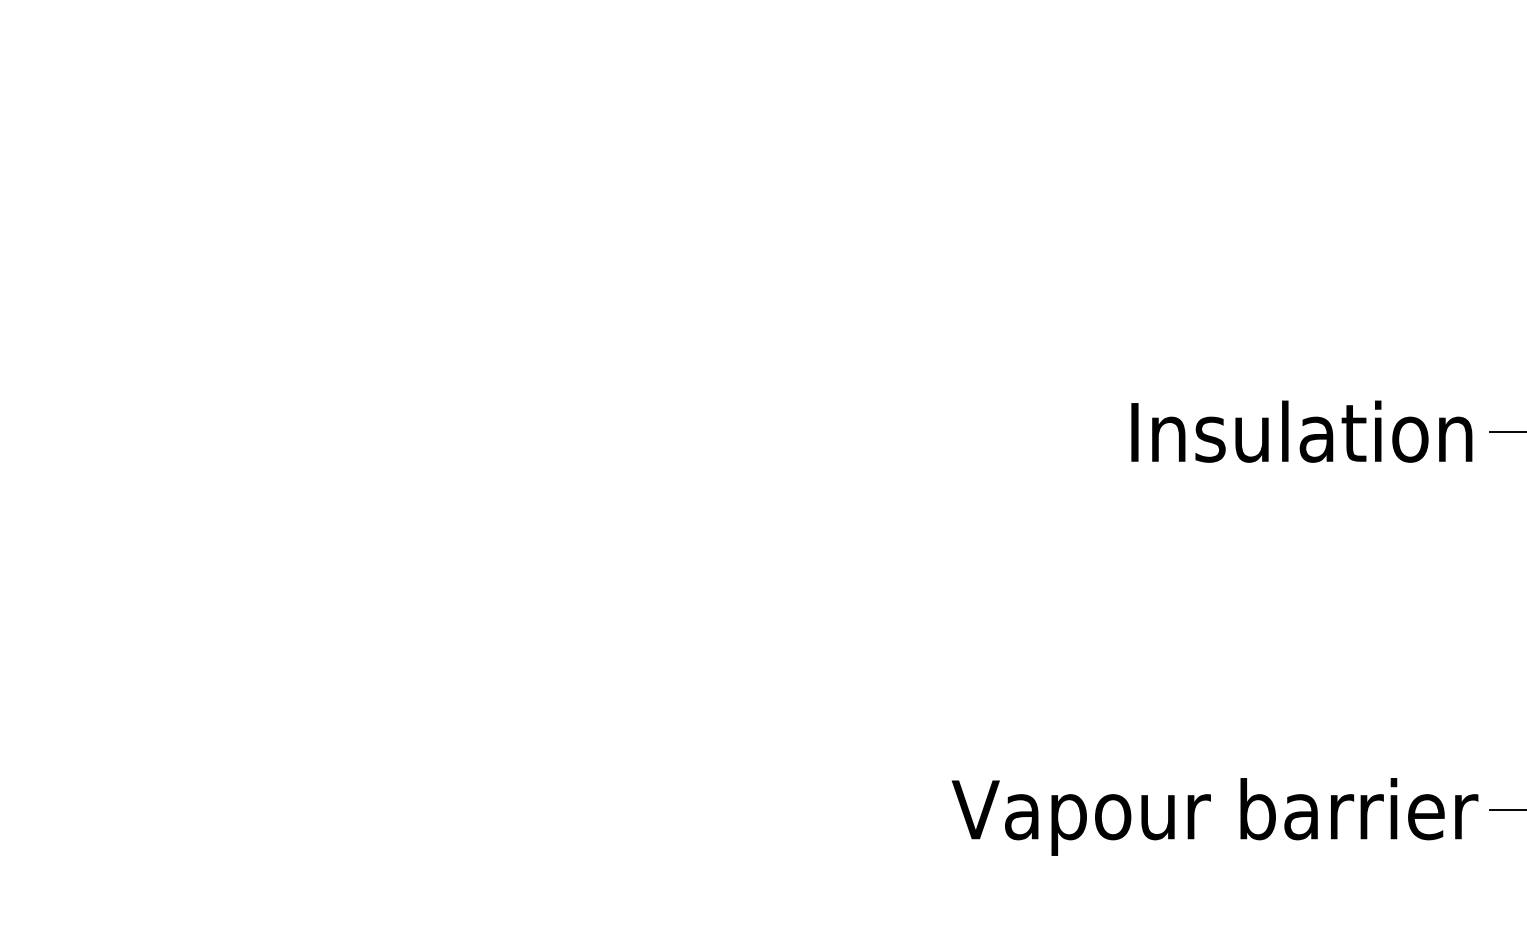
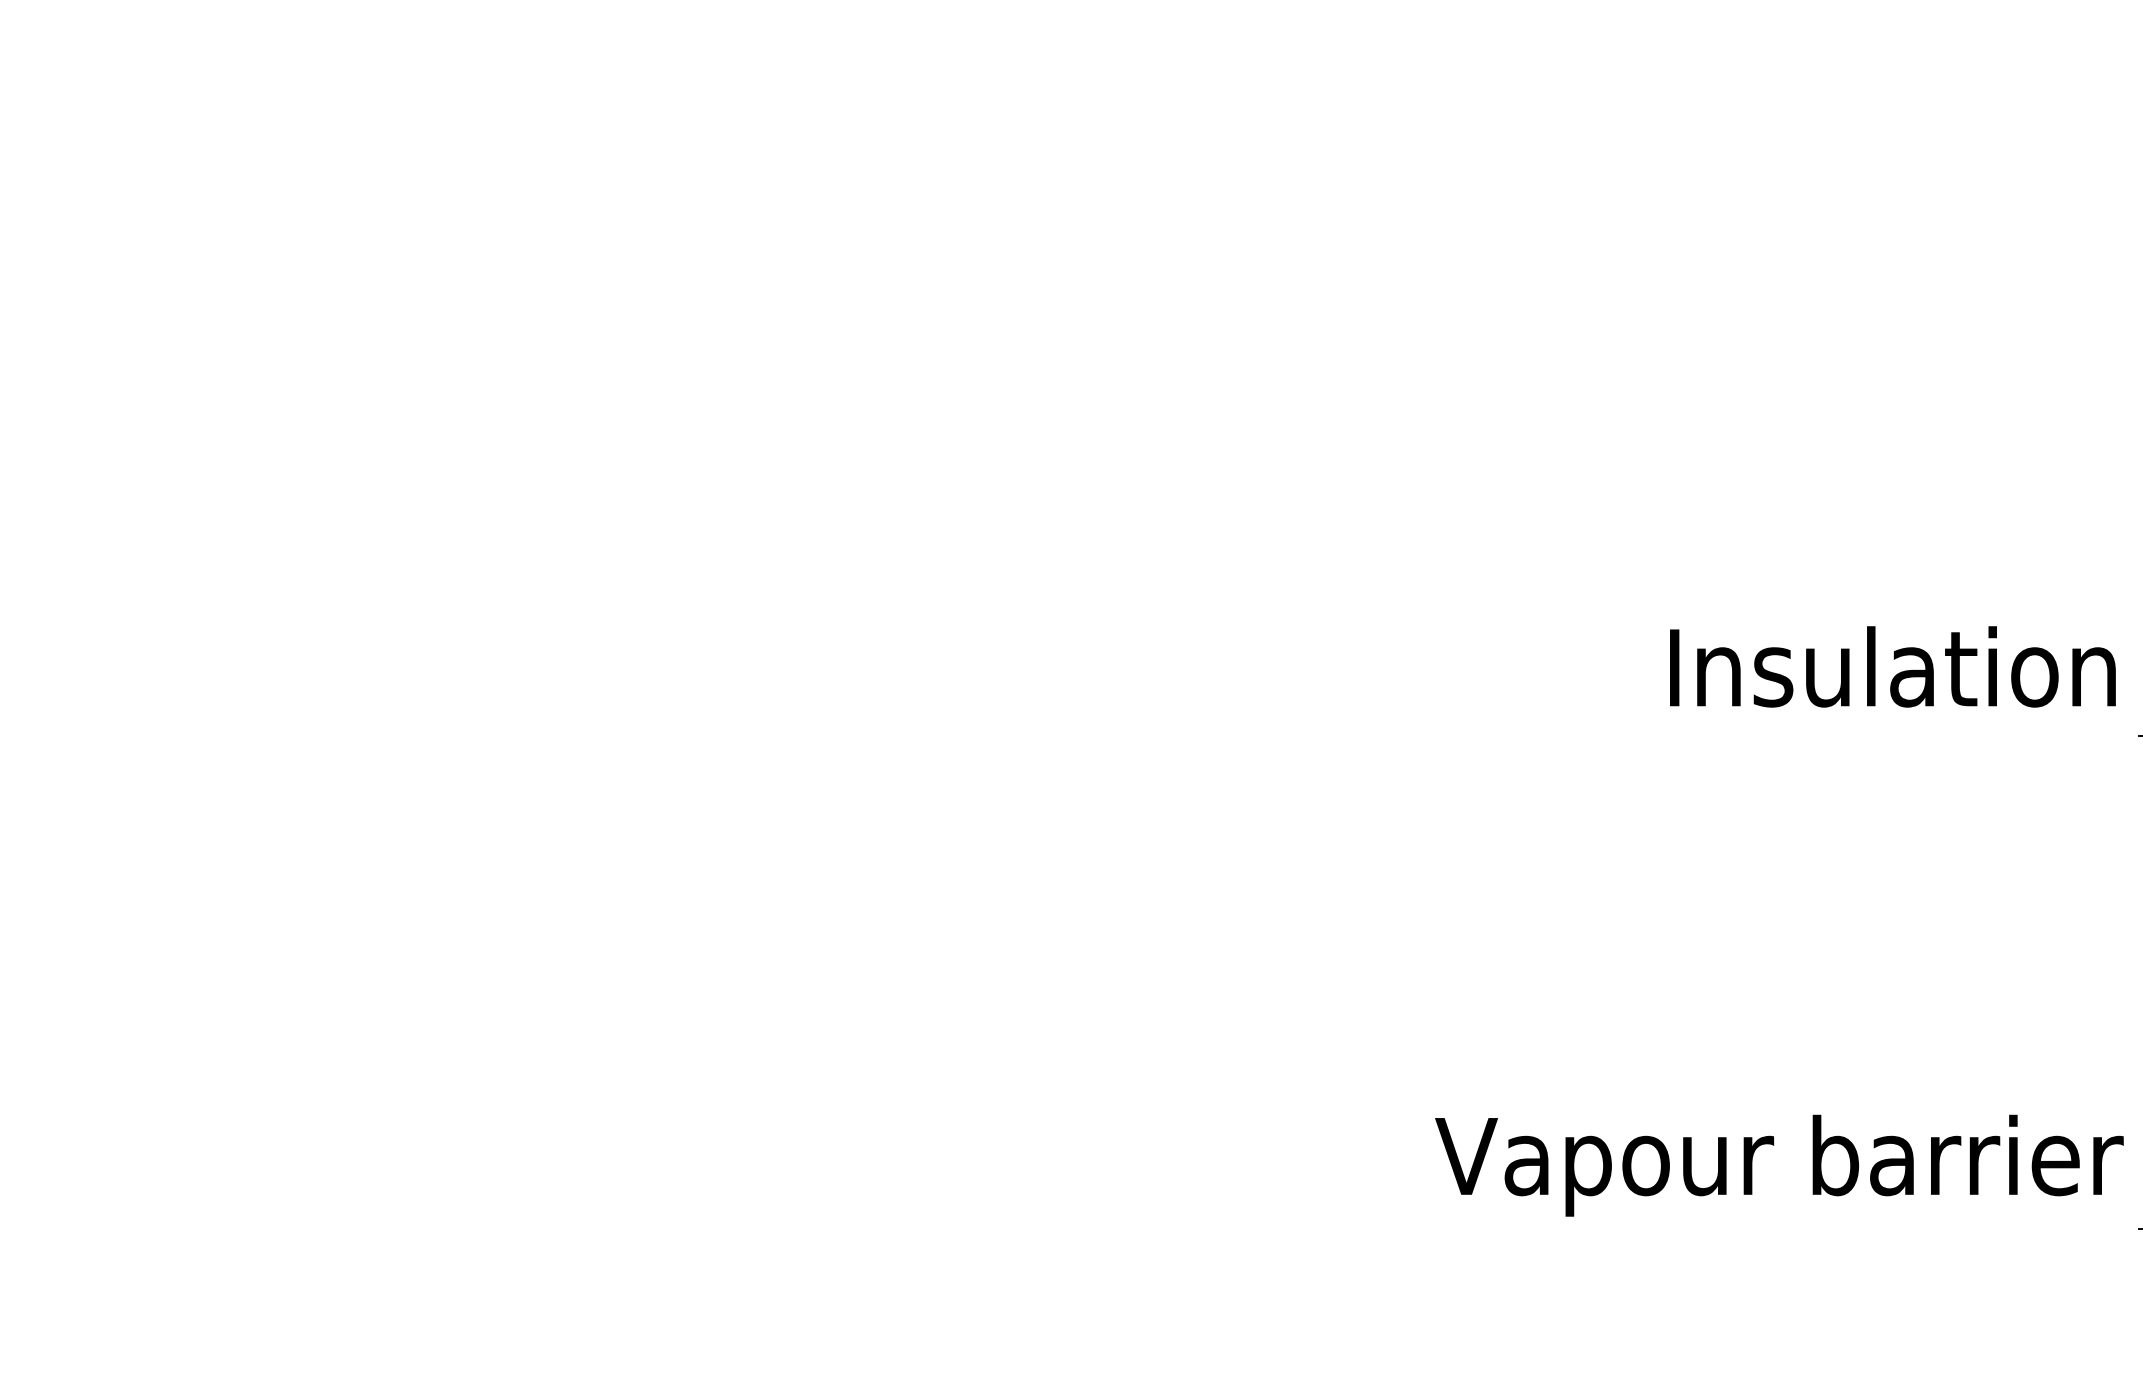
text: (1301, 431) -> (1892, 666), moved
text: (1215, 816) -> (1779, 1165), moved

